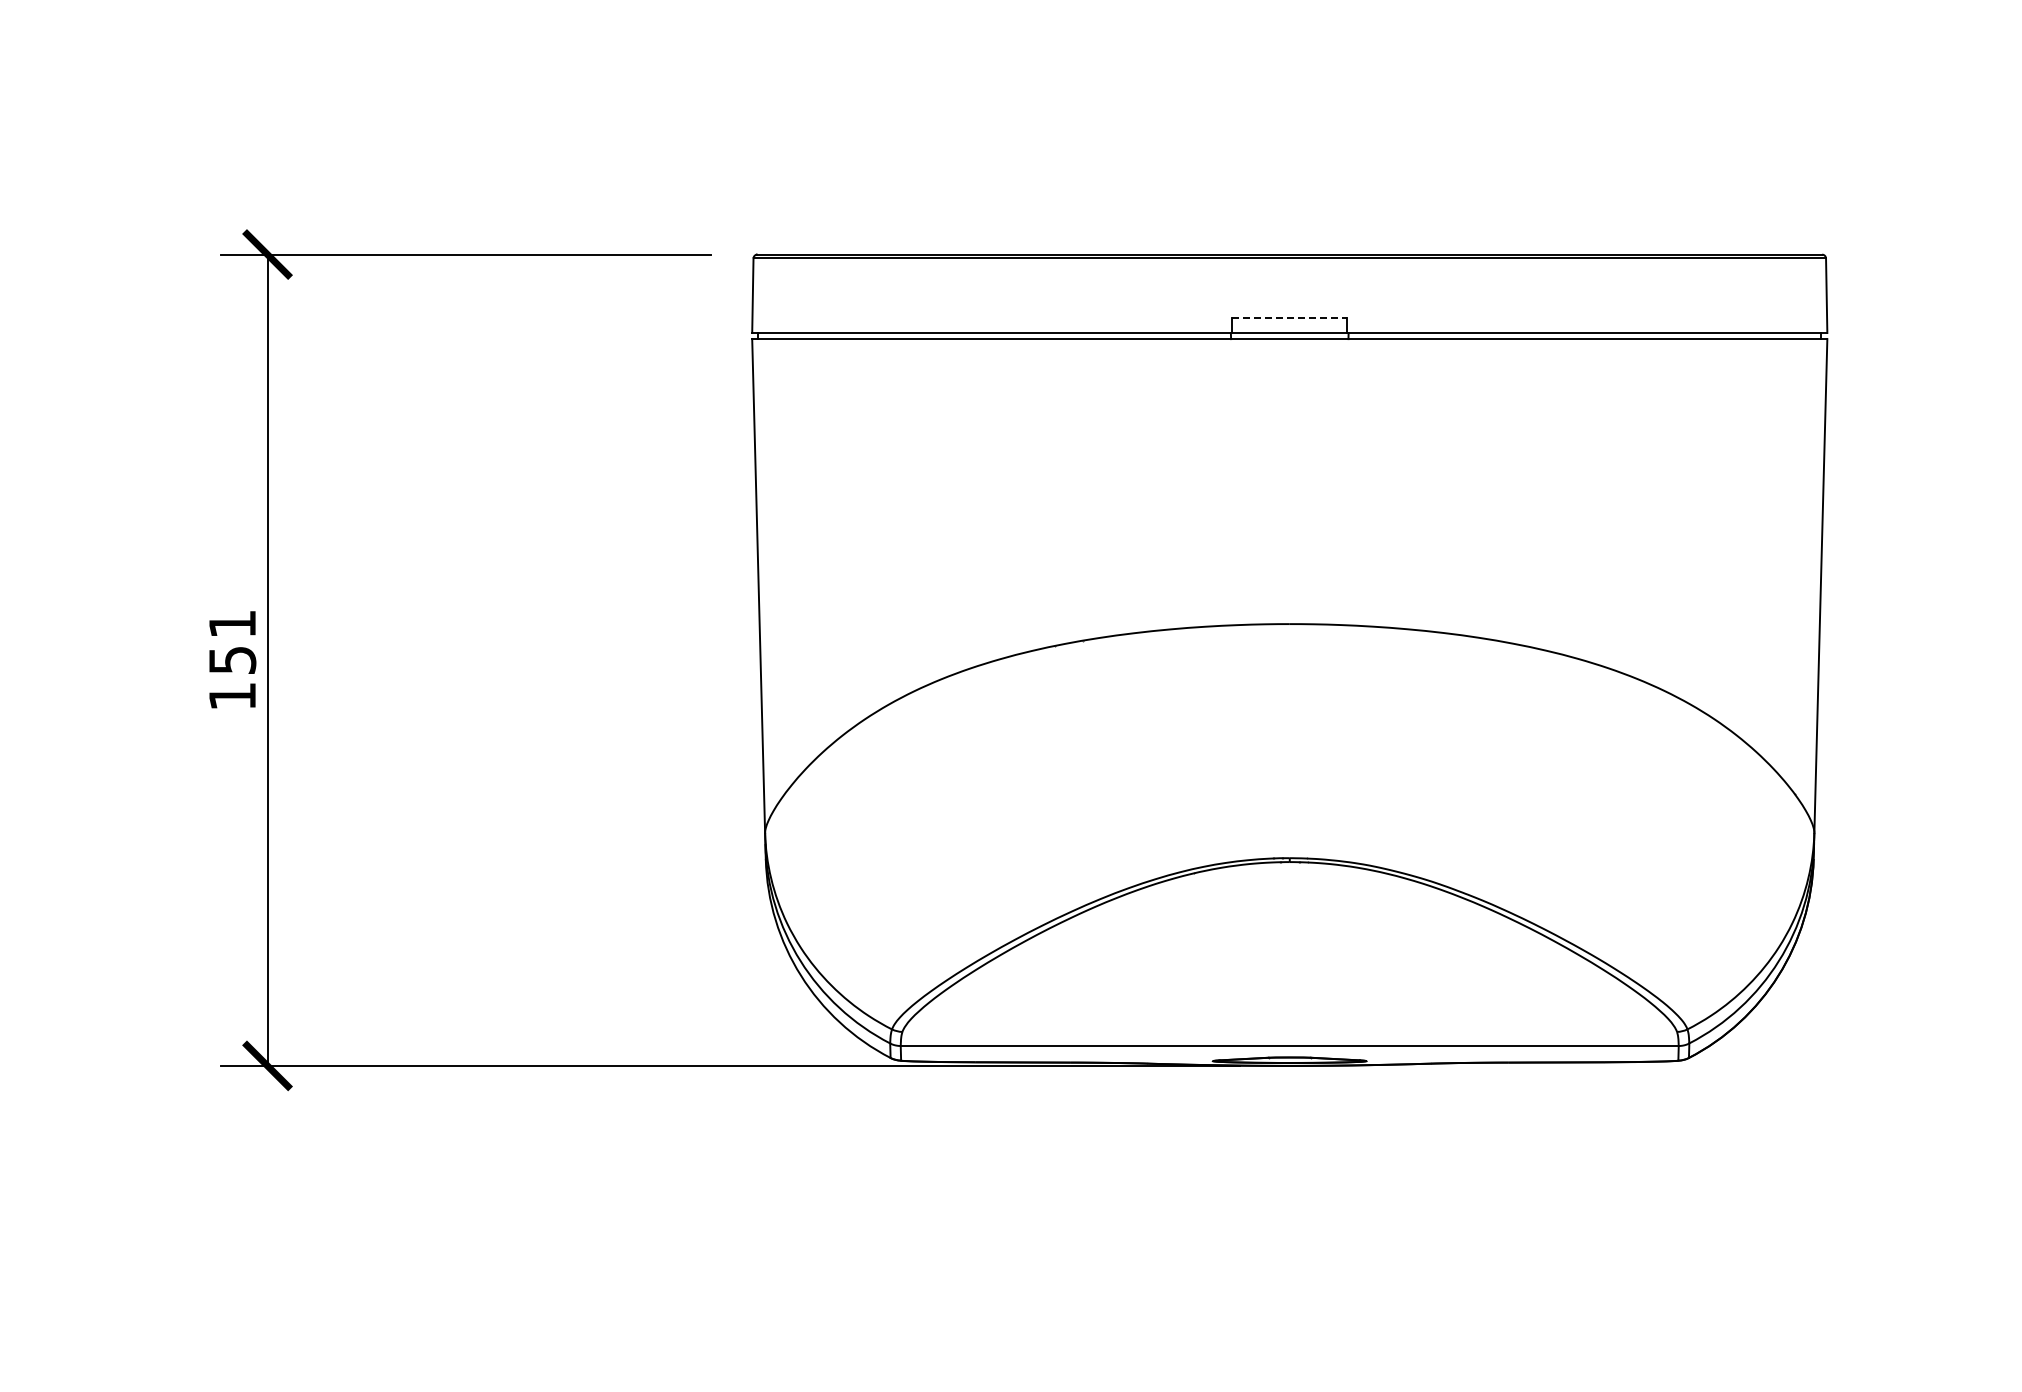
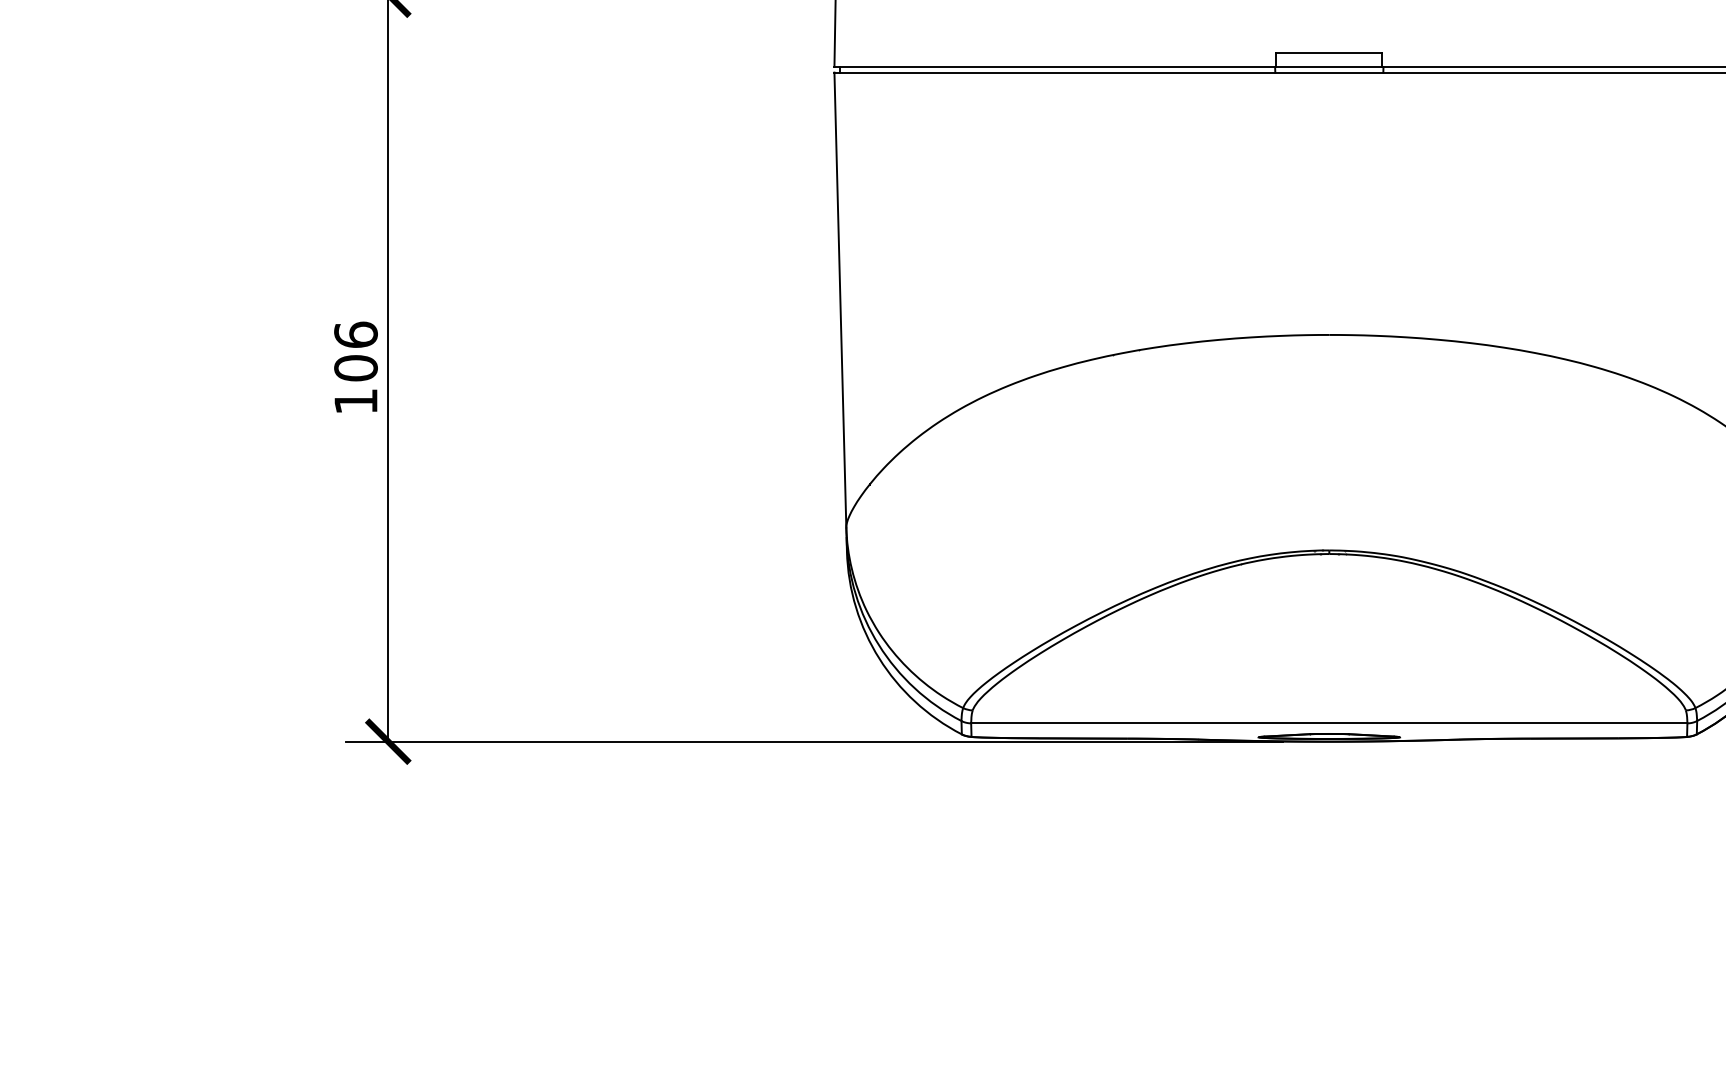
line: (1289, 317) -> (1329, 52), dashed -> solid
text: (232, 641) -> (355, 350), 151 -> 106

